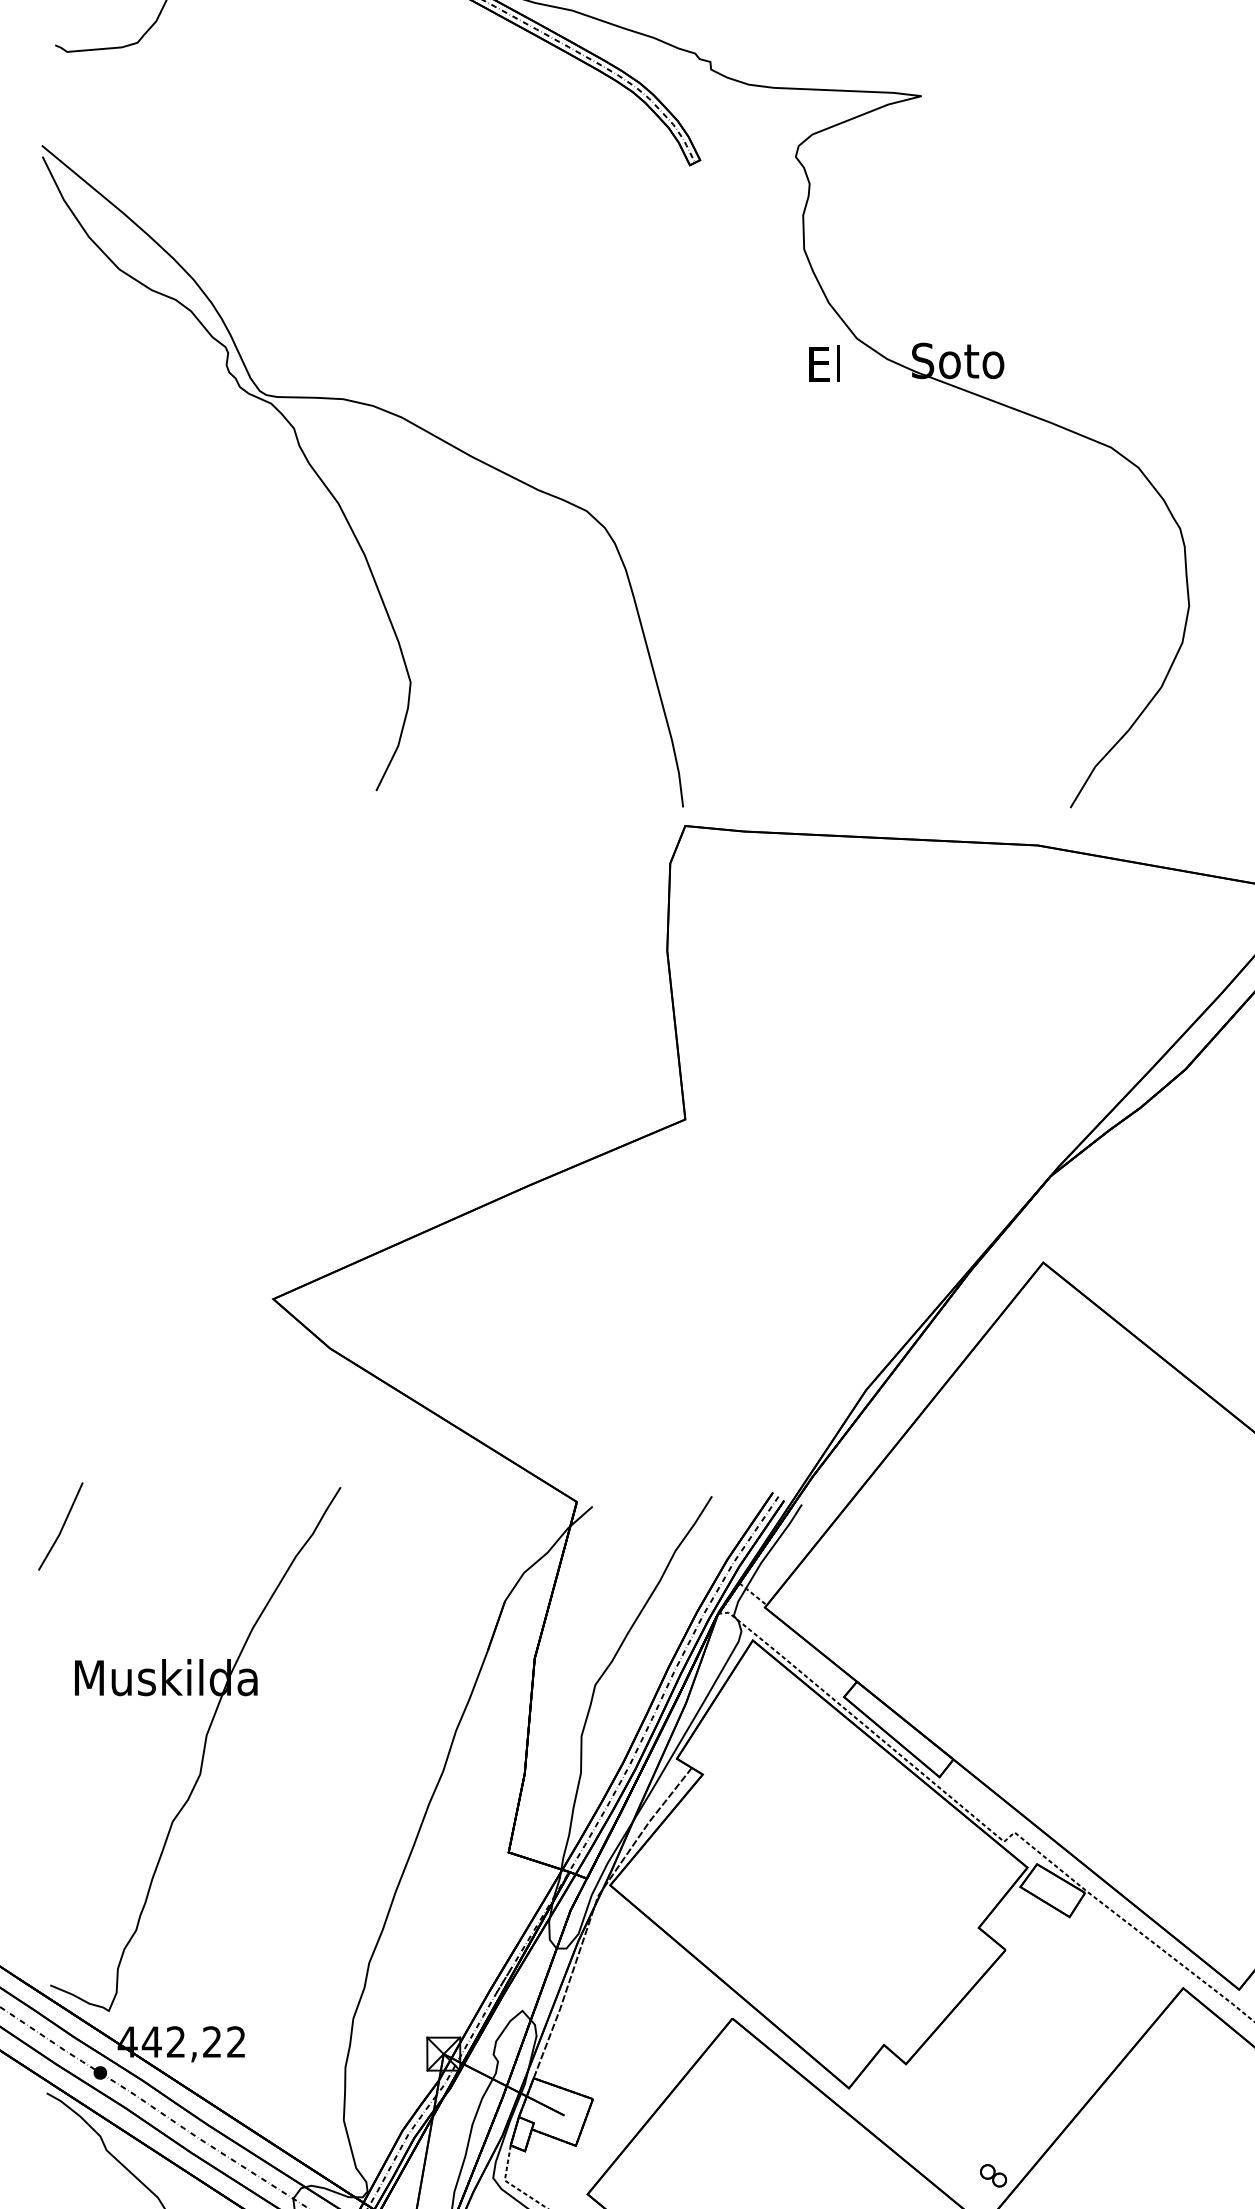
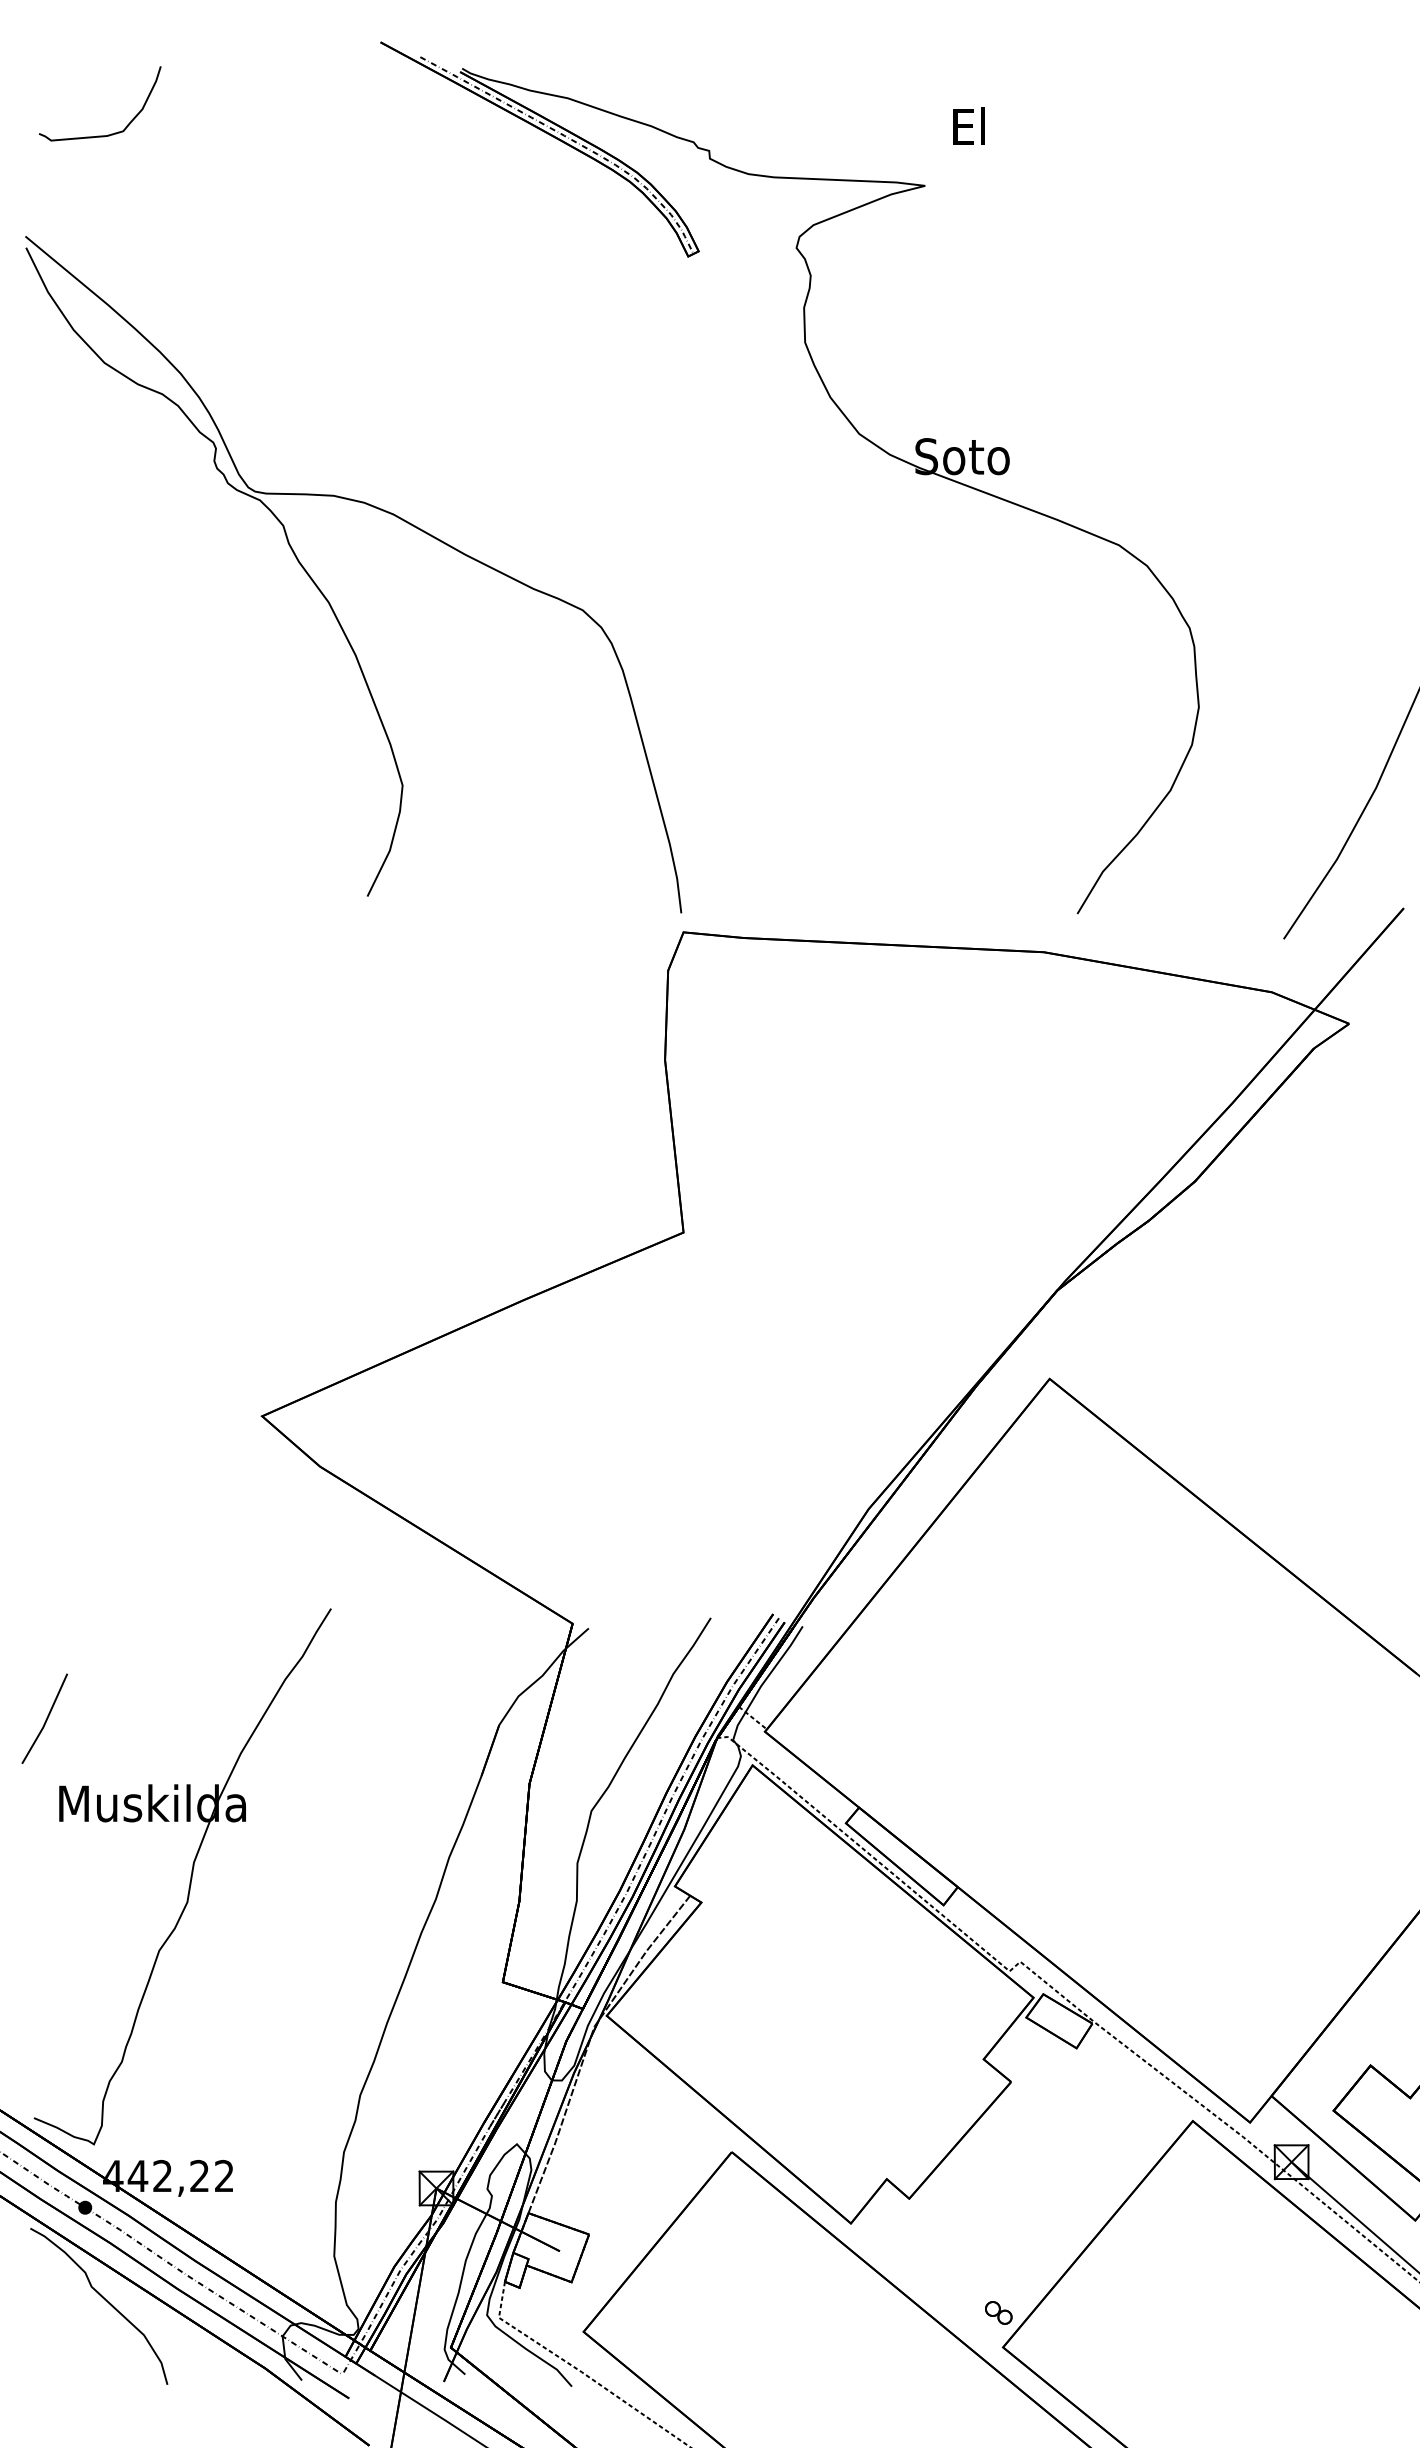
text: (824, 362) -> (968, 125), moved
line: (61, 1527) -> (45, 1719), moved

